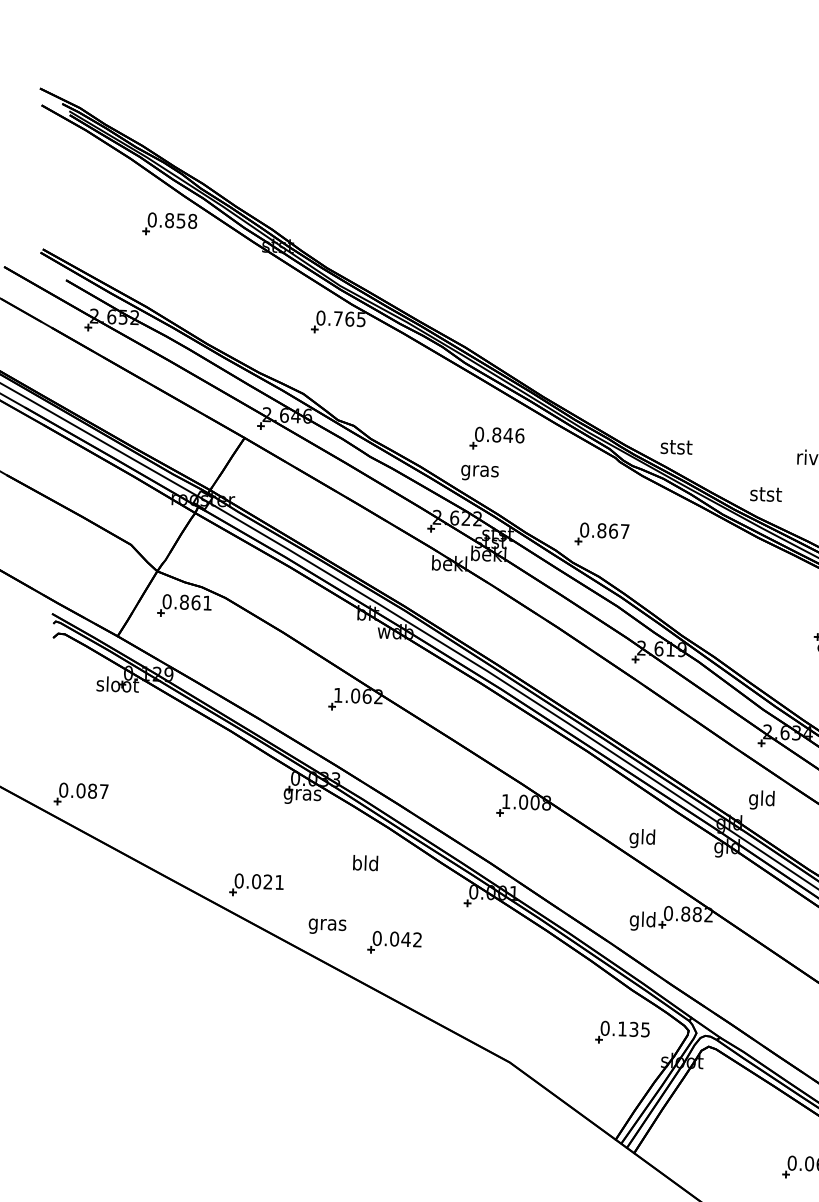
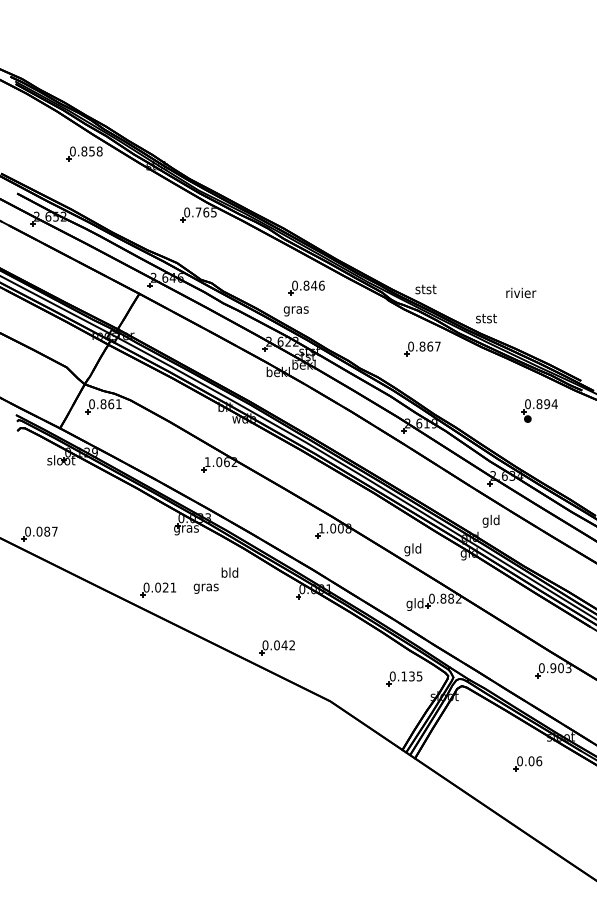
part: (601, 533) -> (422, 348), moved
text: (326, 926) -> (205, 588), moved
part: (393, 942) -> (276, 647), moved

